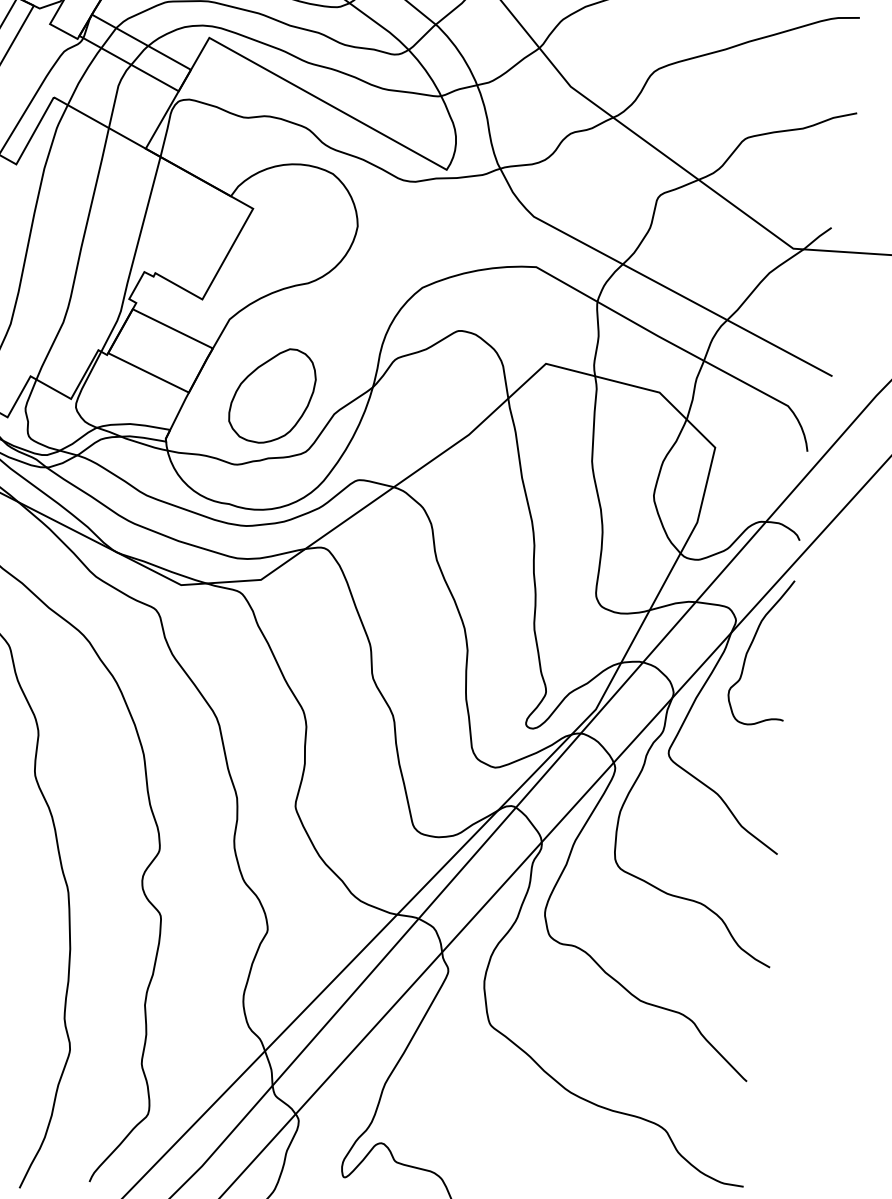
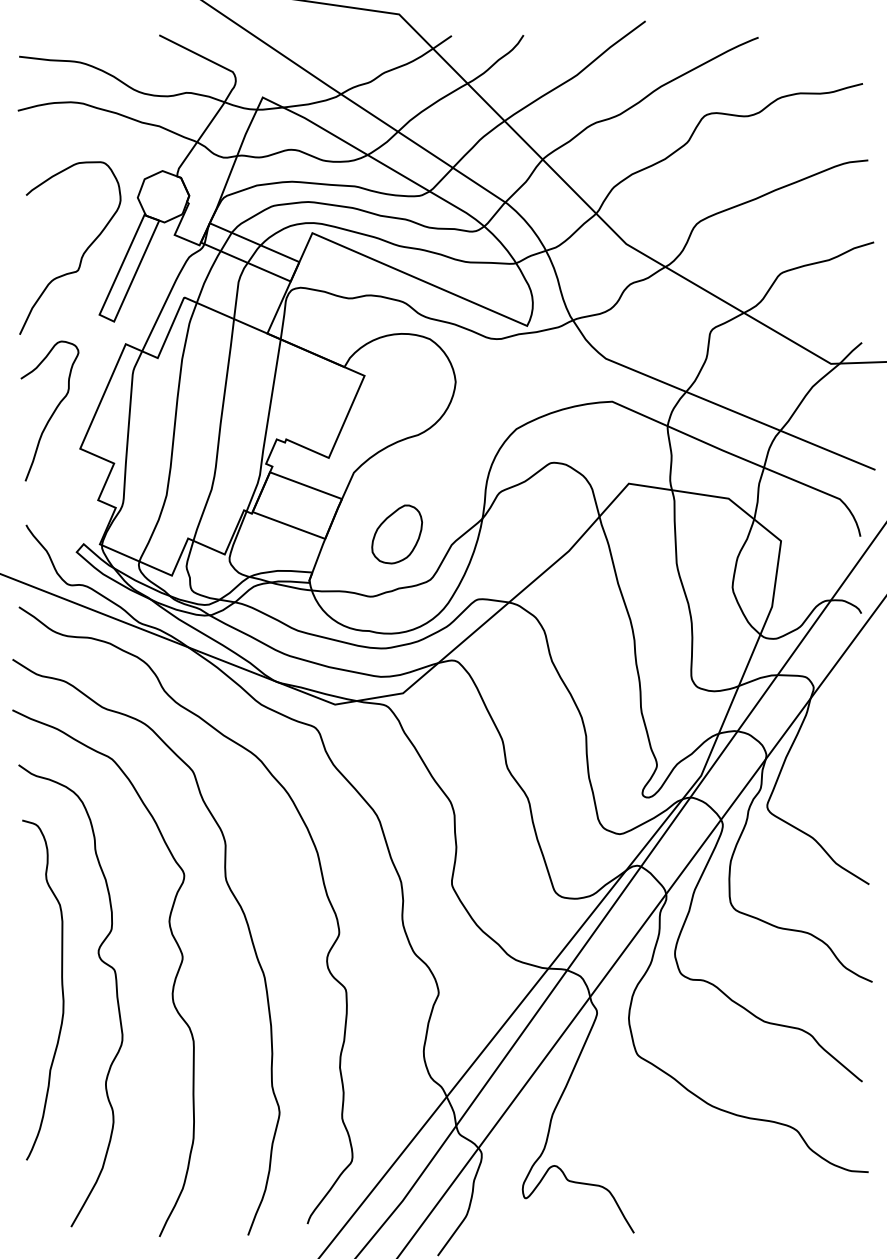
part: (271, 395) -> (396, 534), size x0.7
curve: (750, 648) -> (828, 710), removed

